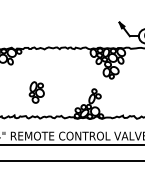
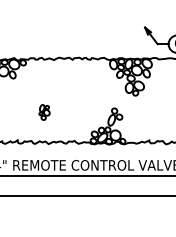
part: (36, 92) -> (44, 112), size x0.6

